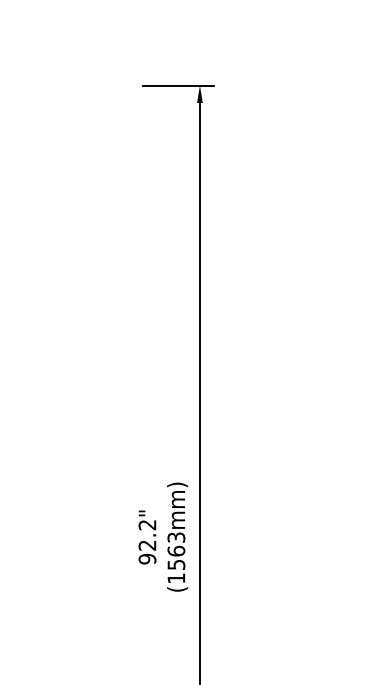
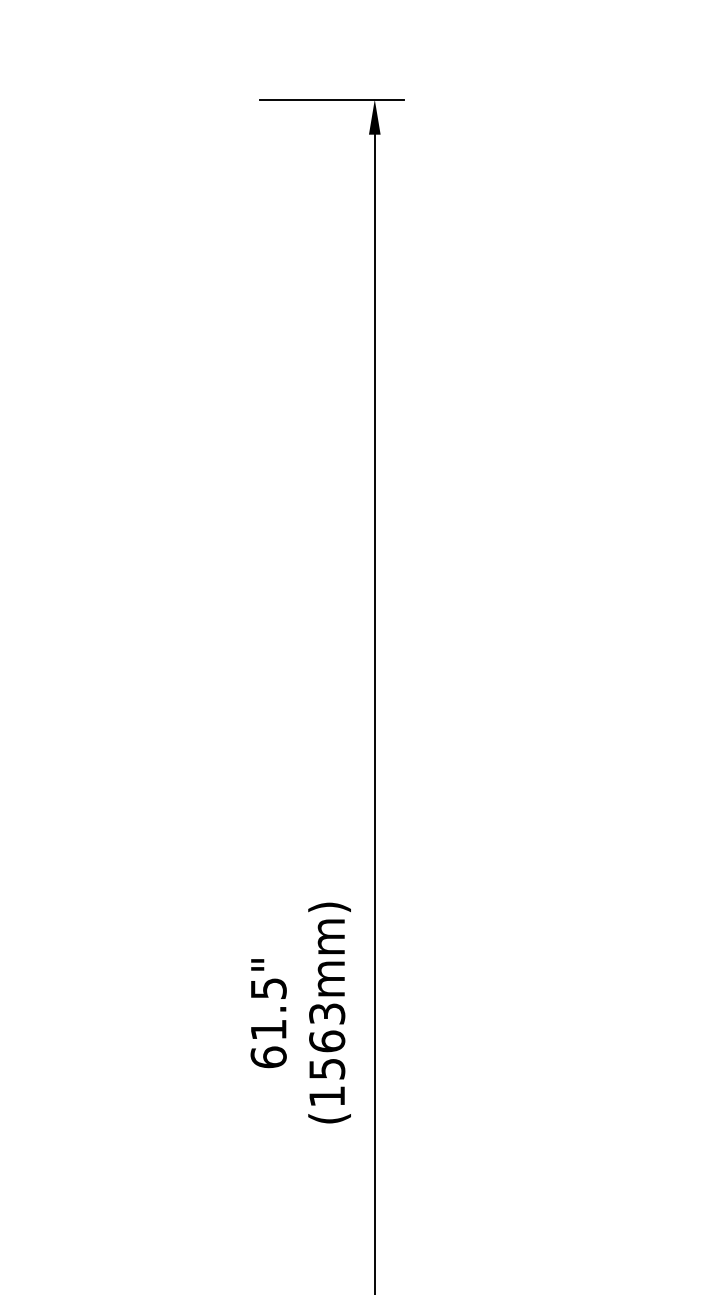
text: (147, 542) -> (268, 1023), 92.2" -> 61.5"

